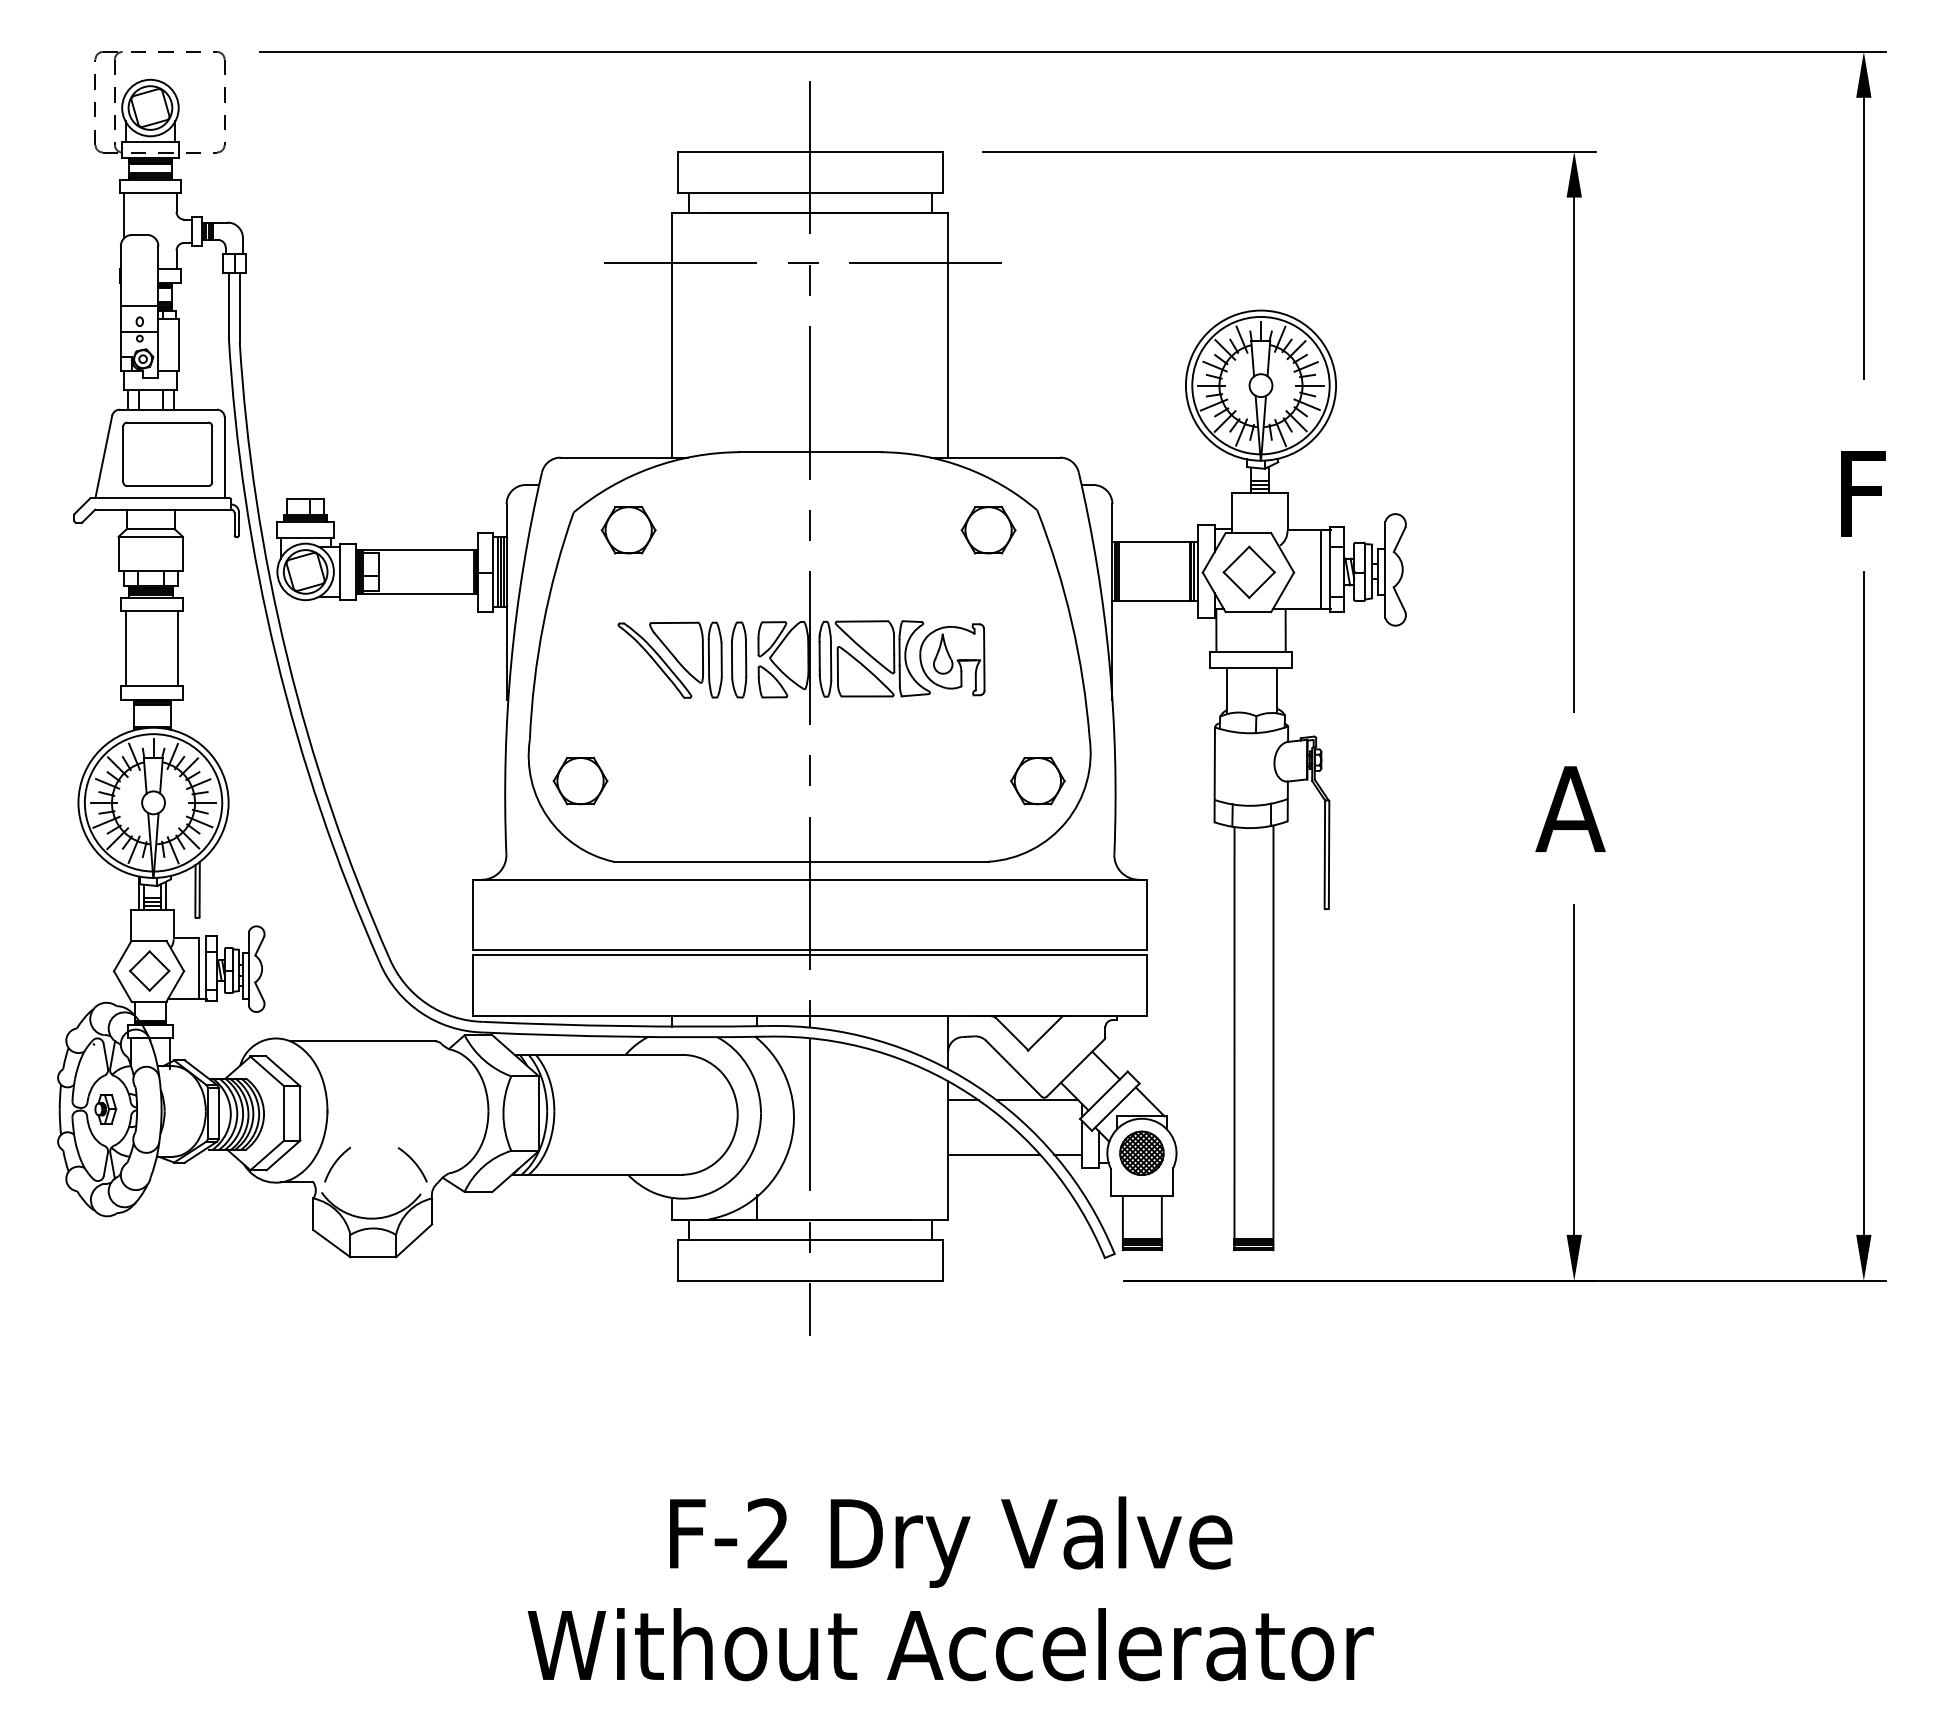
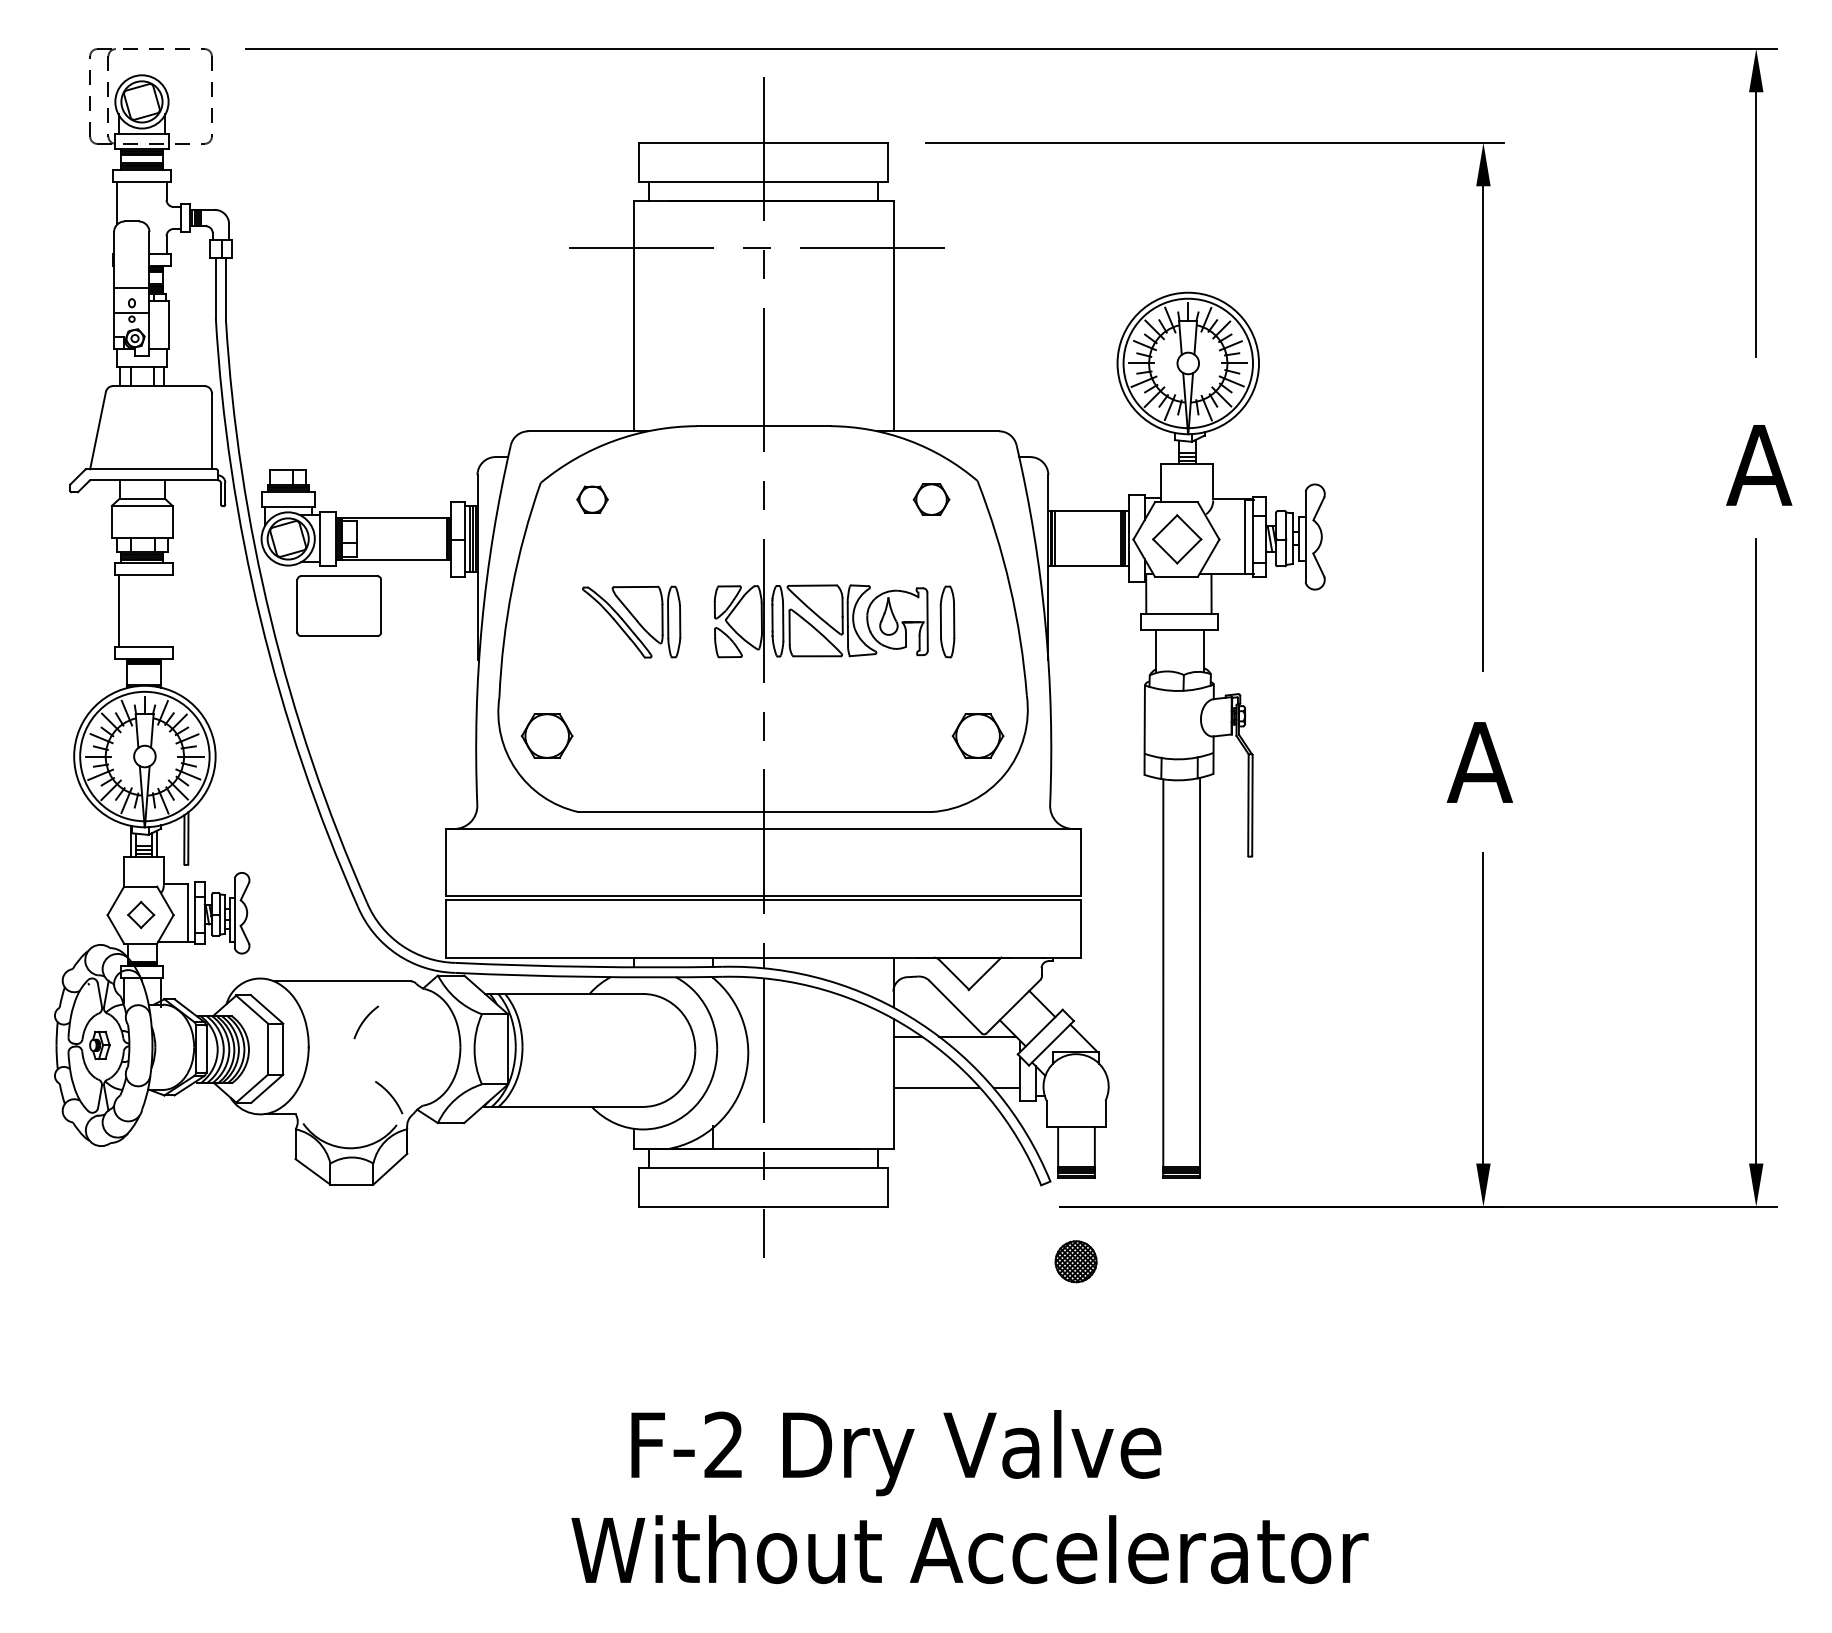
part: (166, 453) -> (338, 605), moved
text: (1867, 493) -> (1759, 465), F -> A
part: (628, 530) -> (592, 499), size x0.6
part: (988, 530) -> (931, 499), size x0.7
line: (178, 647) -> (168, 610), removed
part: (739, 659) -> (947, 621), moved
part: (148, 970) -> (140, 914), size x0.7
part: (1141, 1153) -> (1075, 1261), moved
arc: (336, 1162) -> (365, 1020), moved
text: (950, 1644) -> (969, 1549), moved

